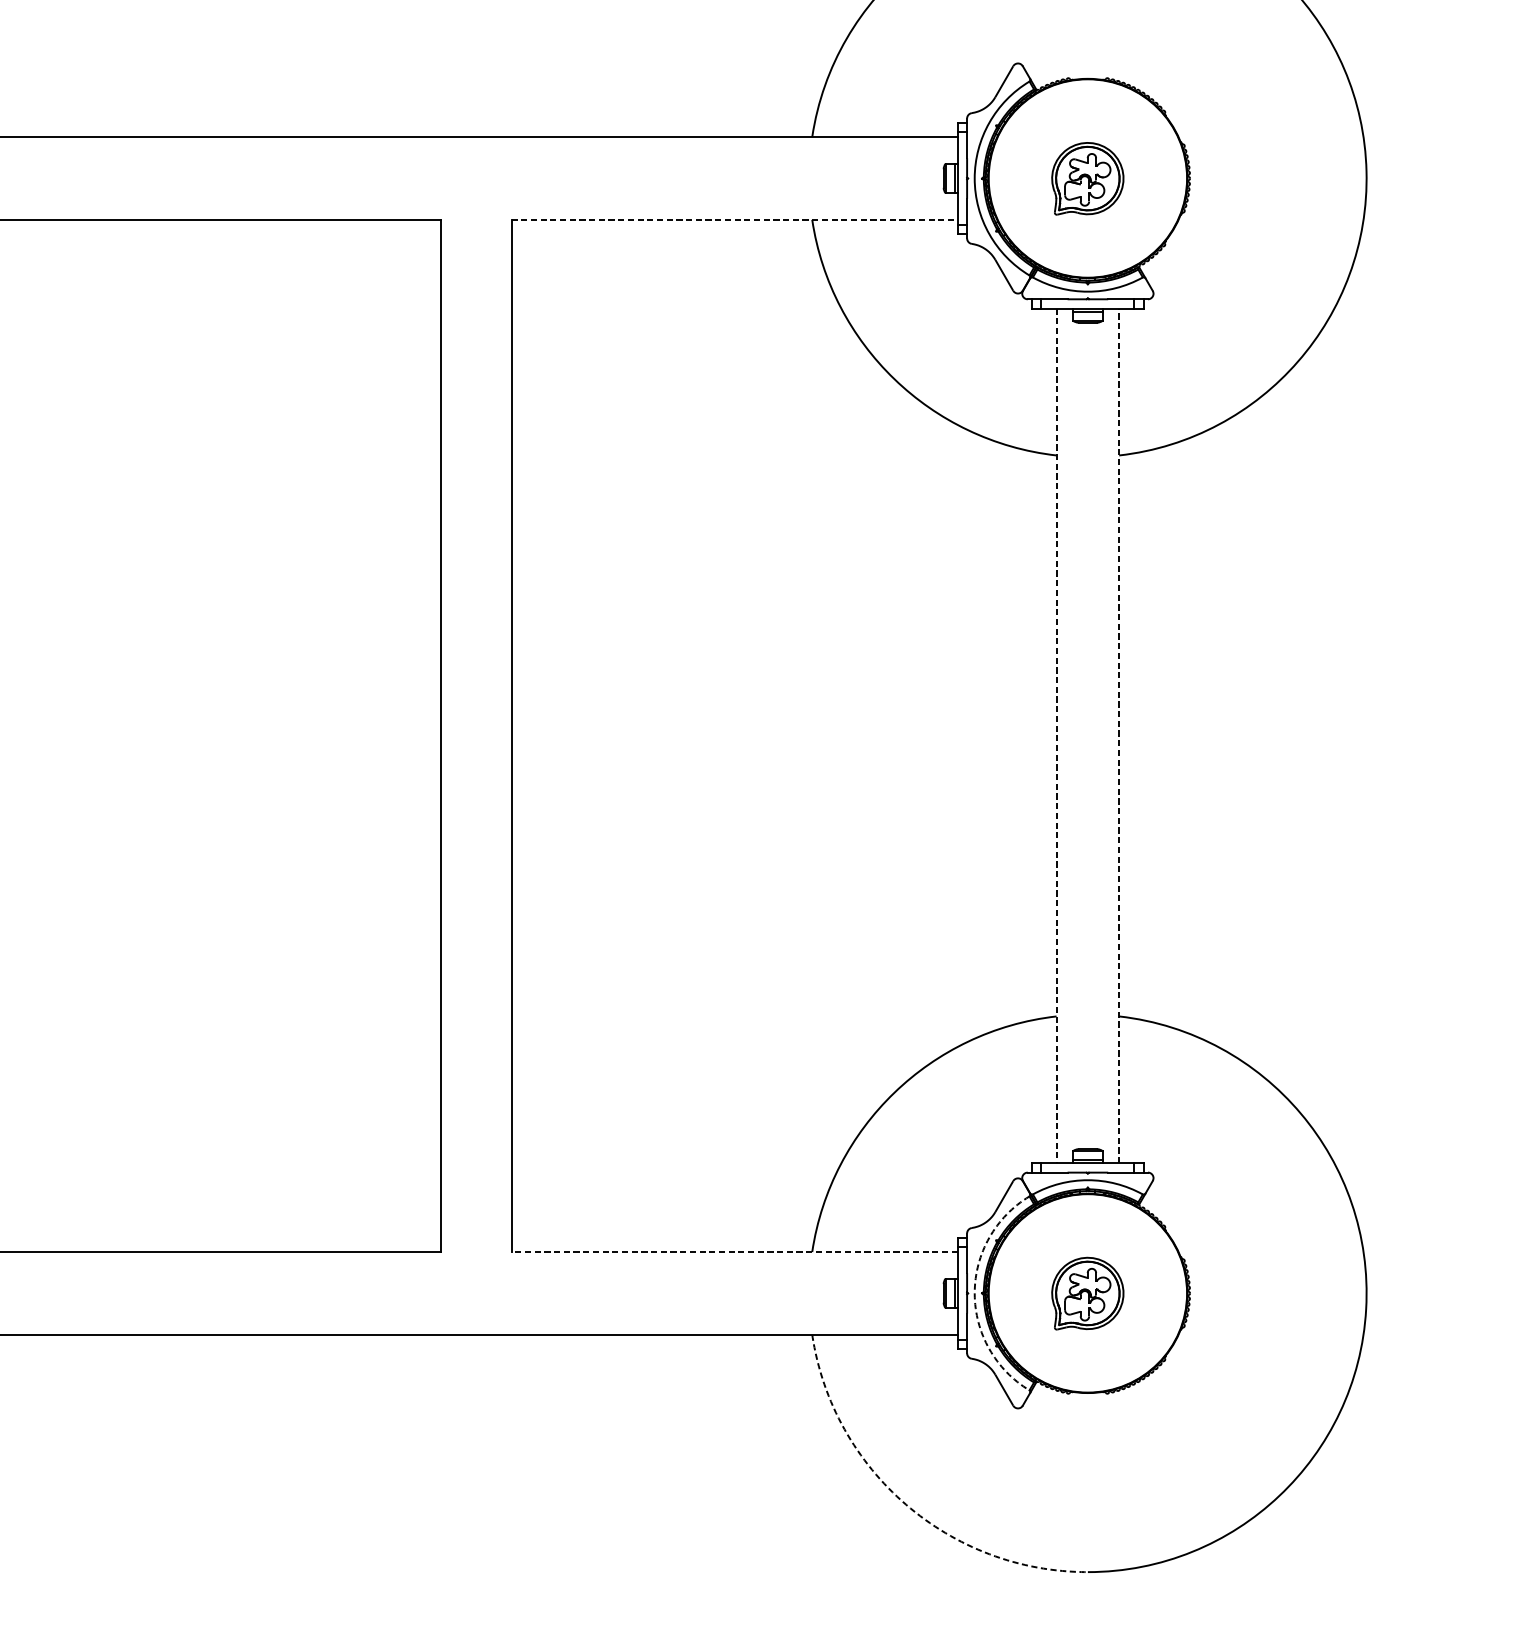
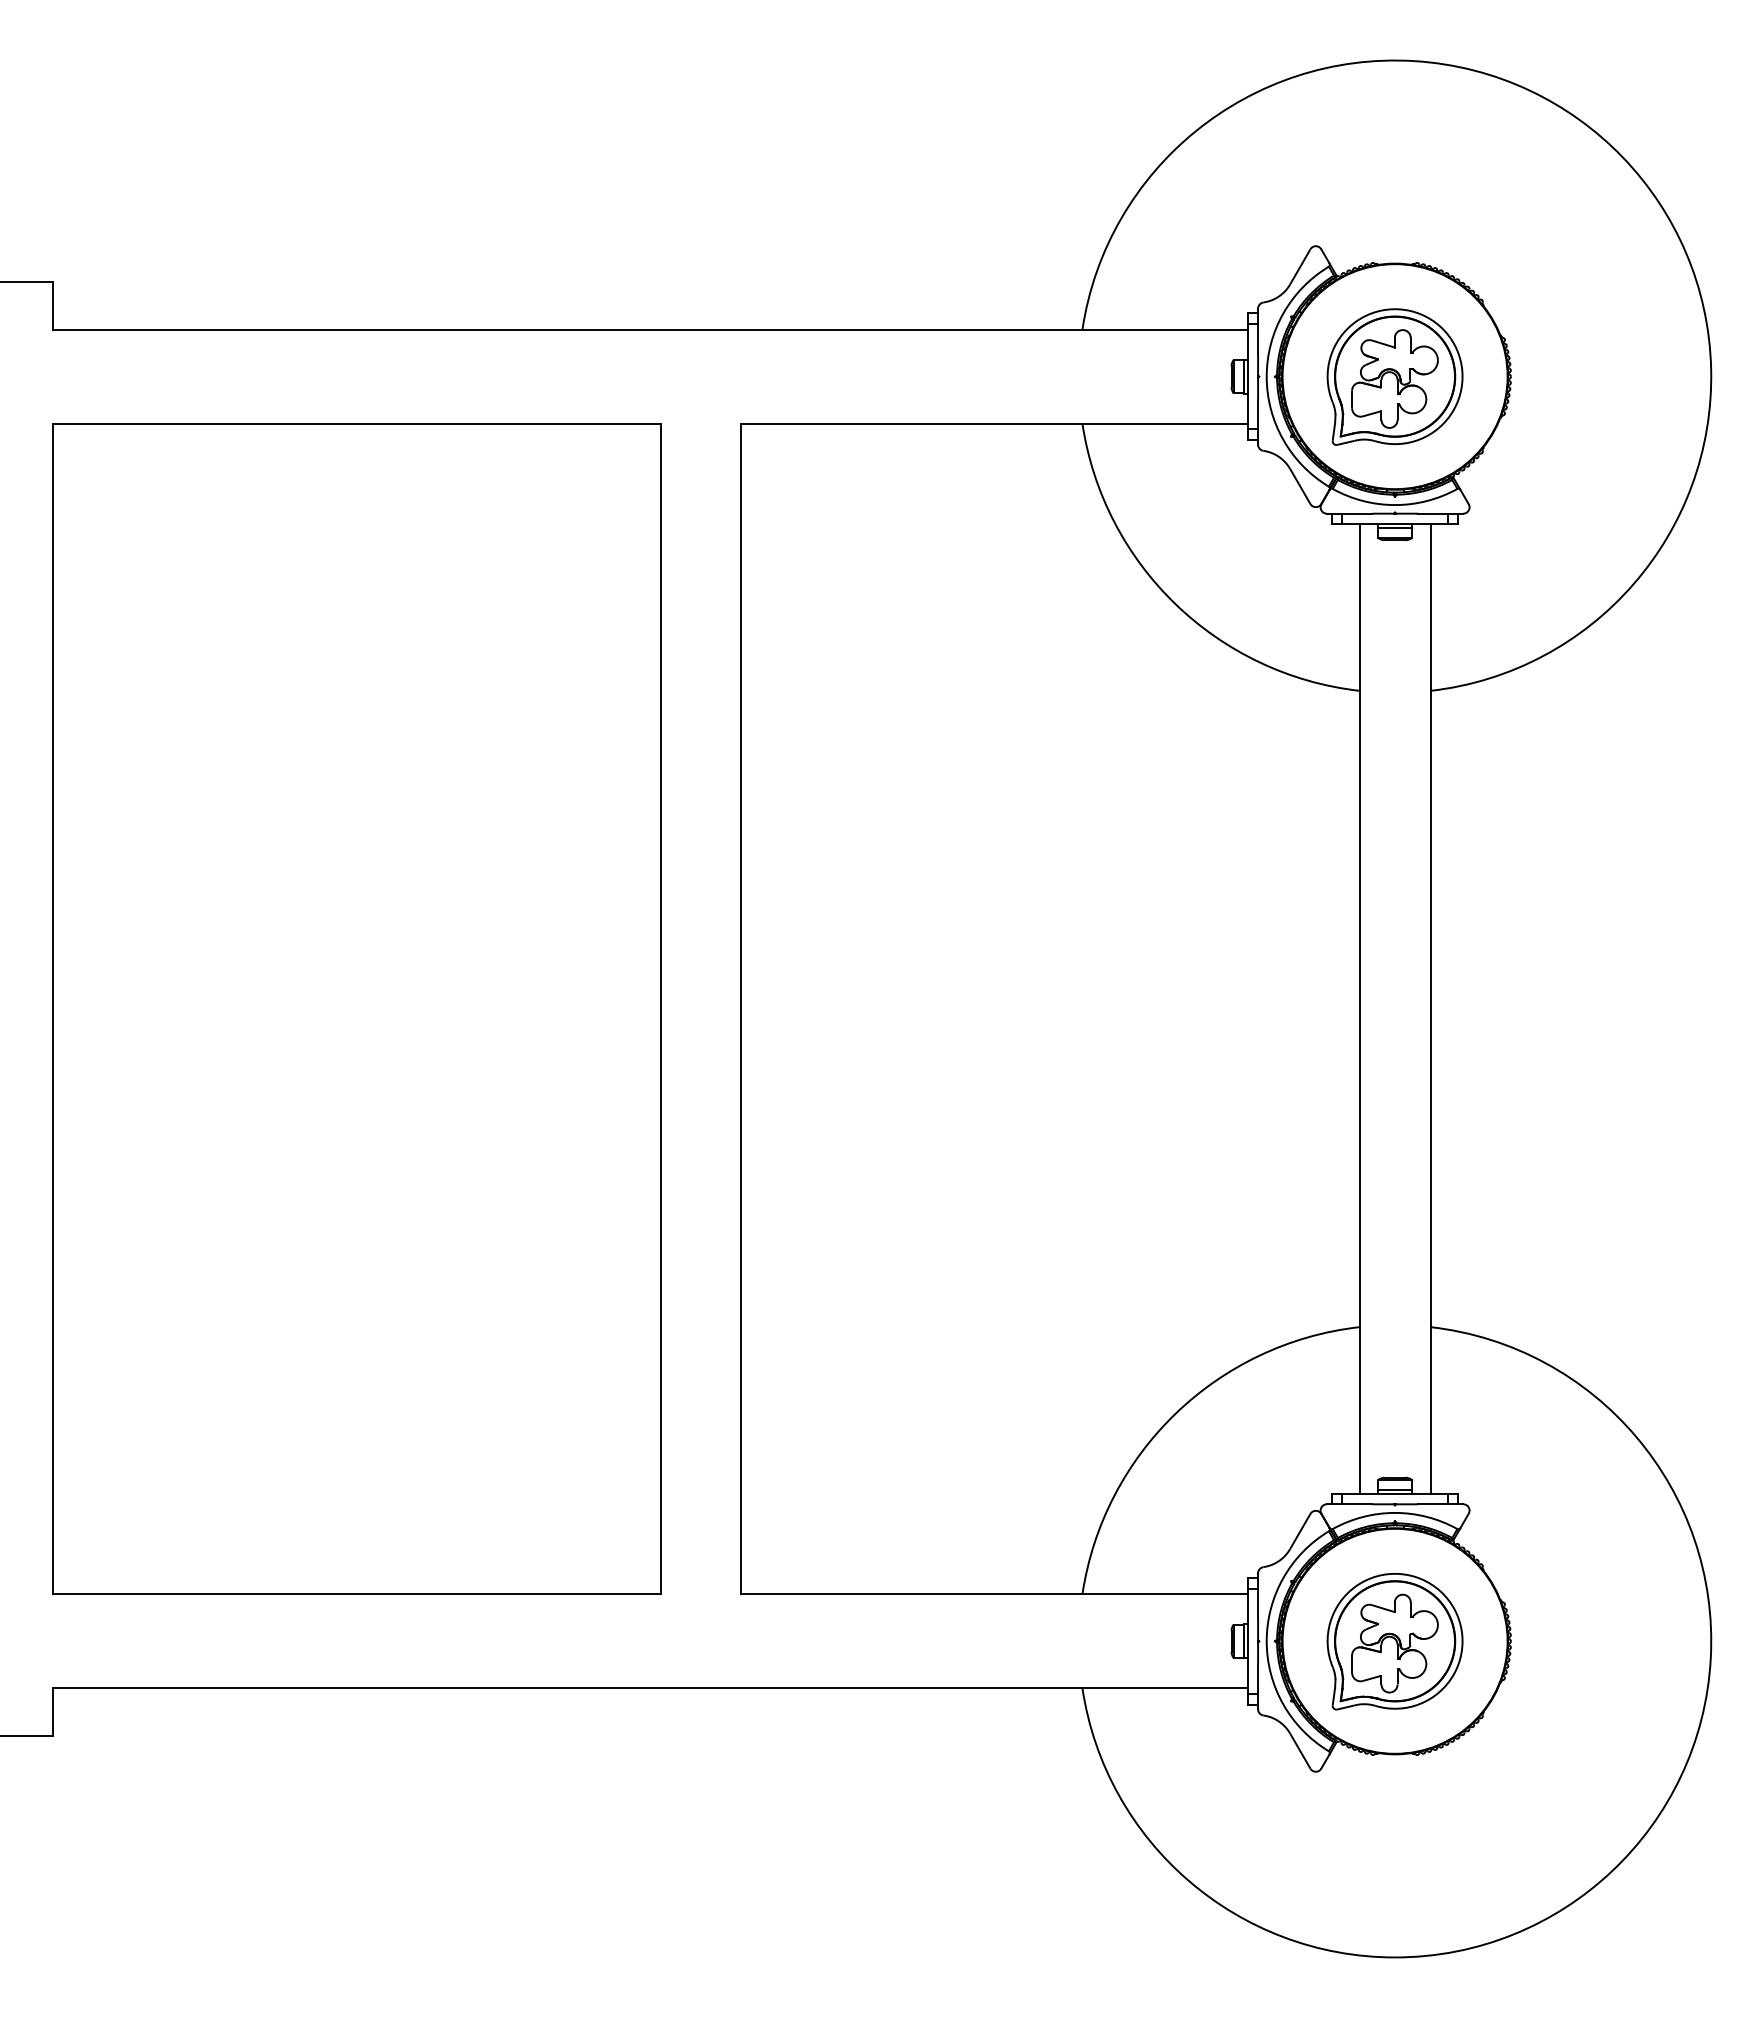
part: (1087, 178) -> (1394, 376), size x1.67
line: (734, 219) -> (994, 423), dashed -> solid
line: (1056, 736) -> (1359, 1009), dashed -> solid
line: (1119, 736) -> (1430, 1009), dashed -> solid
line: (733, 1252) -> (993, 1594), dashed -> solid
arc: (974, 1293) -> (1266, 1641), dashed -> solid
part: (1087, 1293) -> (1394, 1641), size x1.67
arc: (905, 1504) -> (1188, 1880), dashed -> solid

